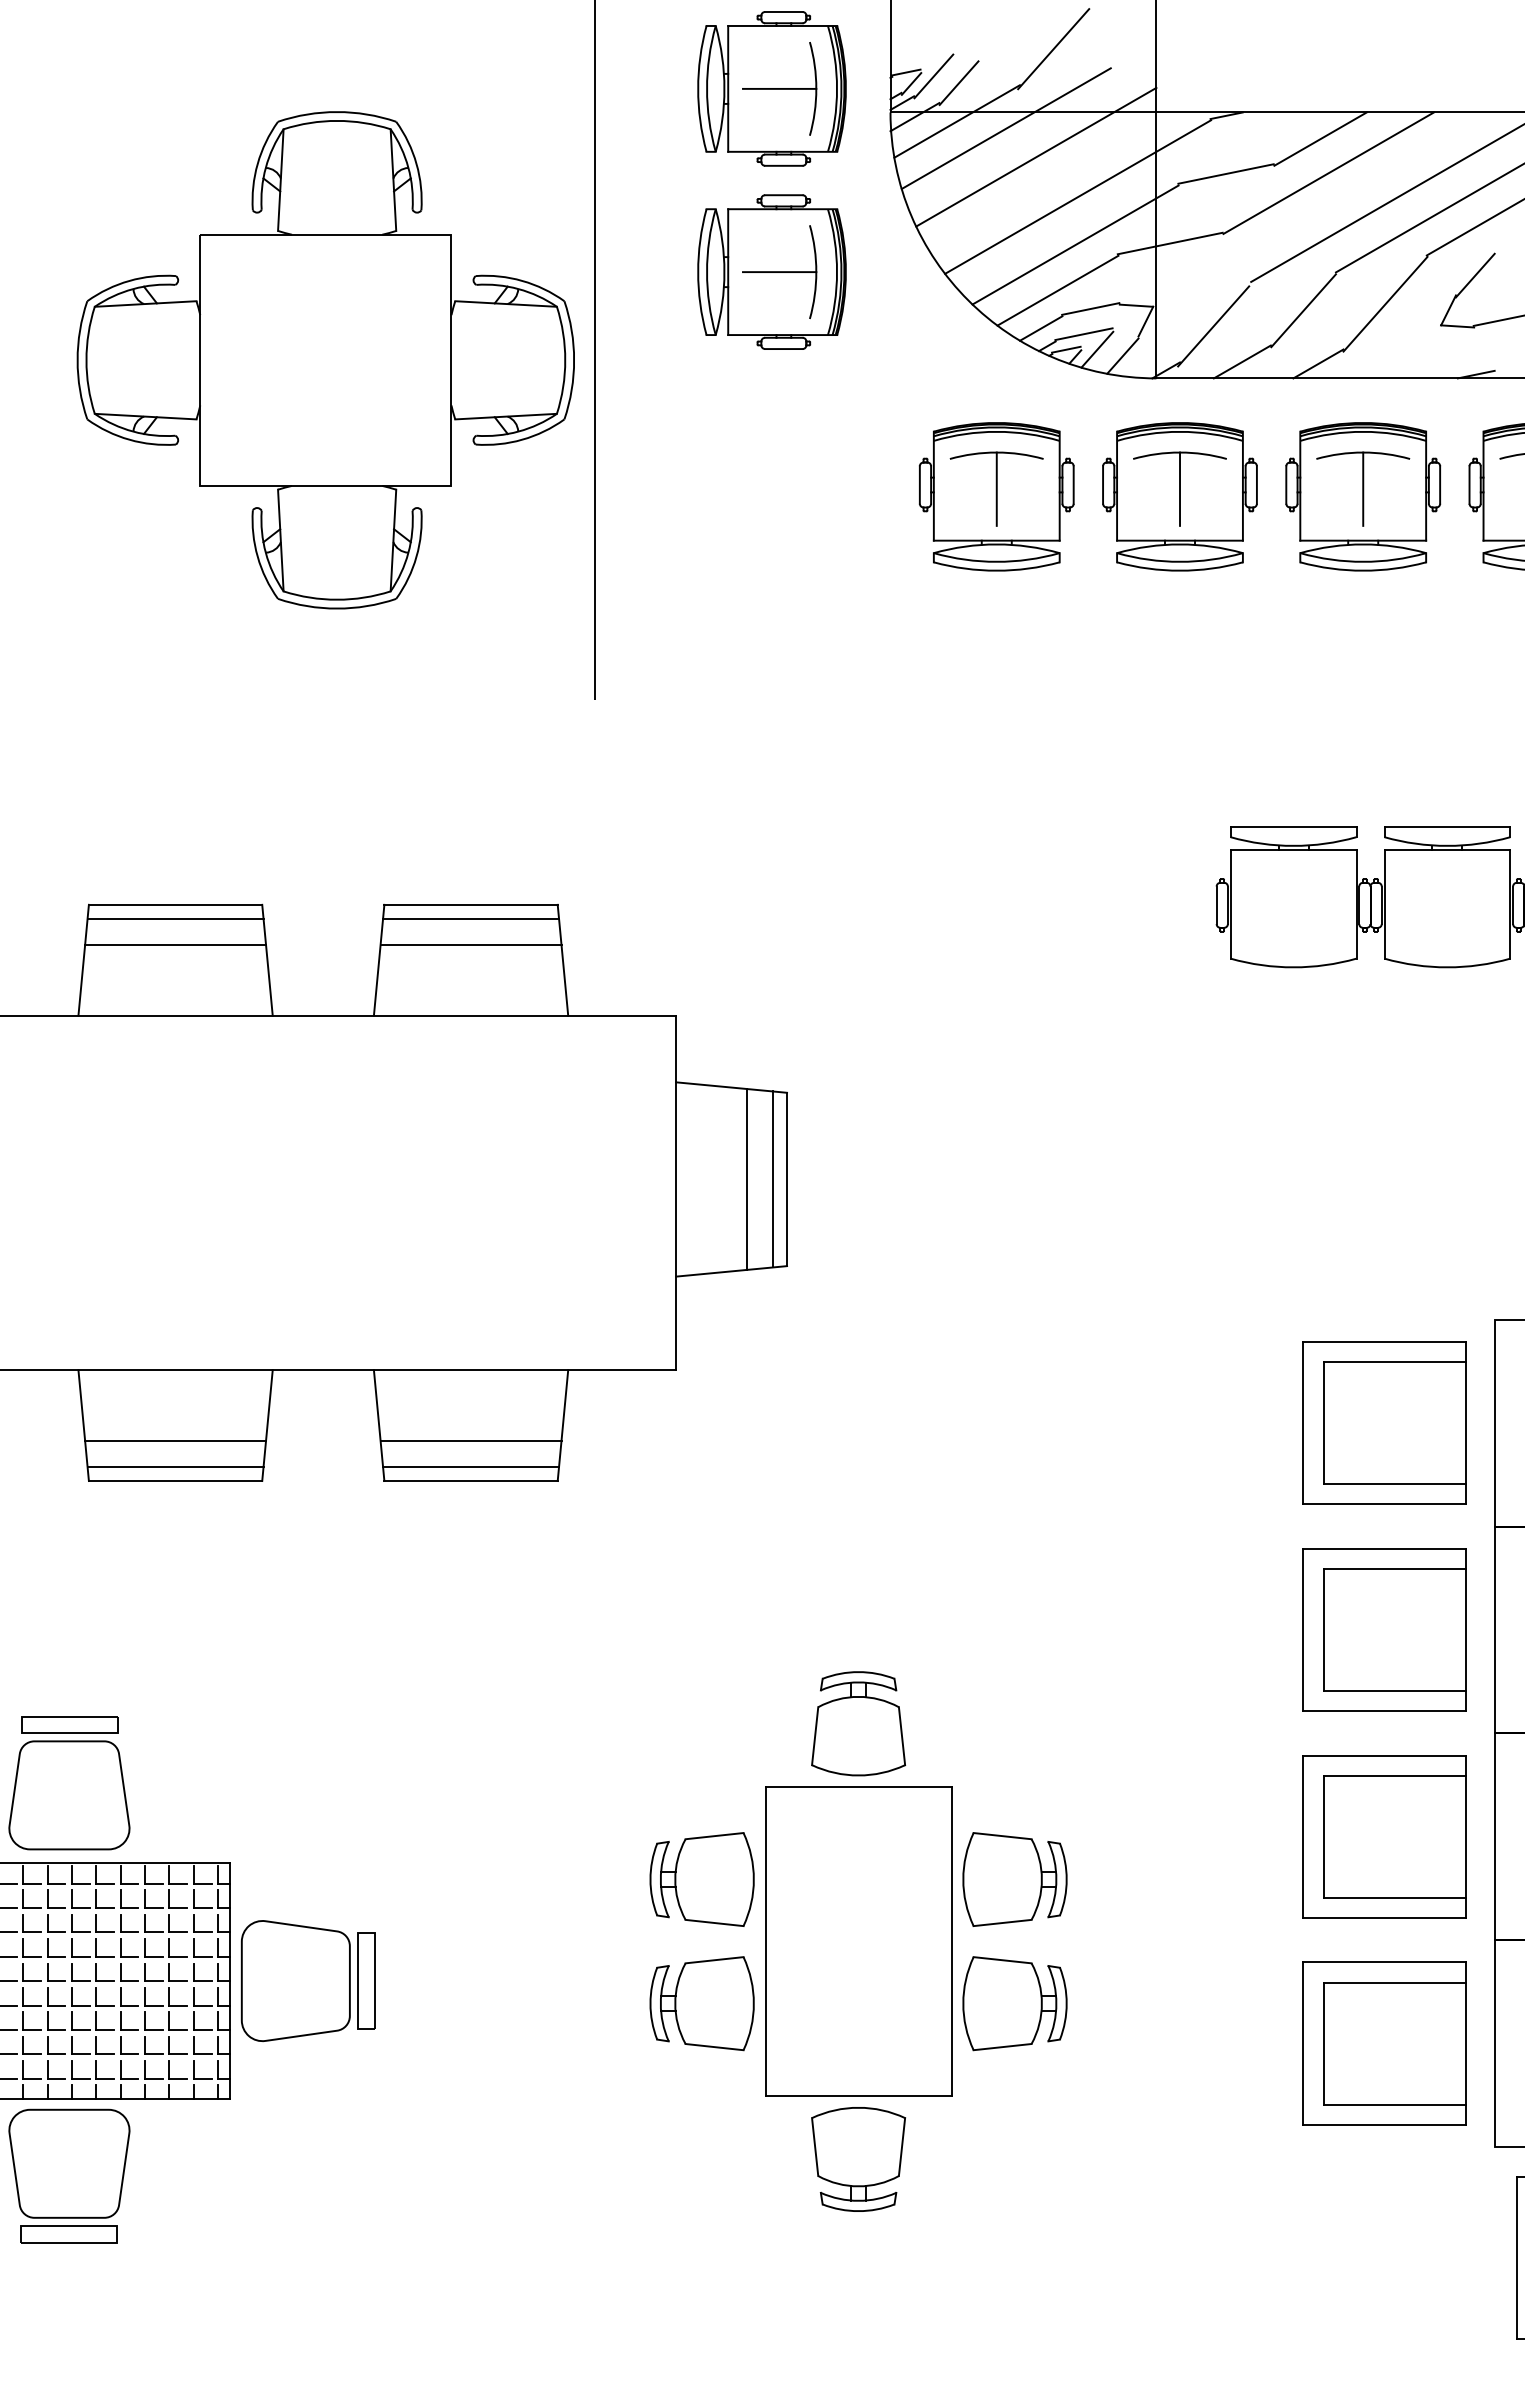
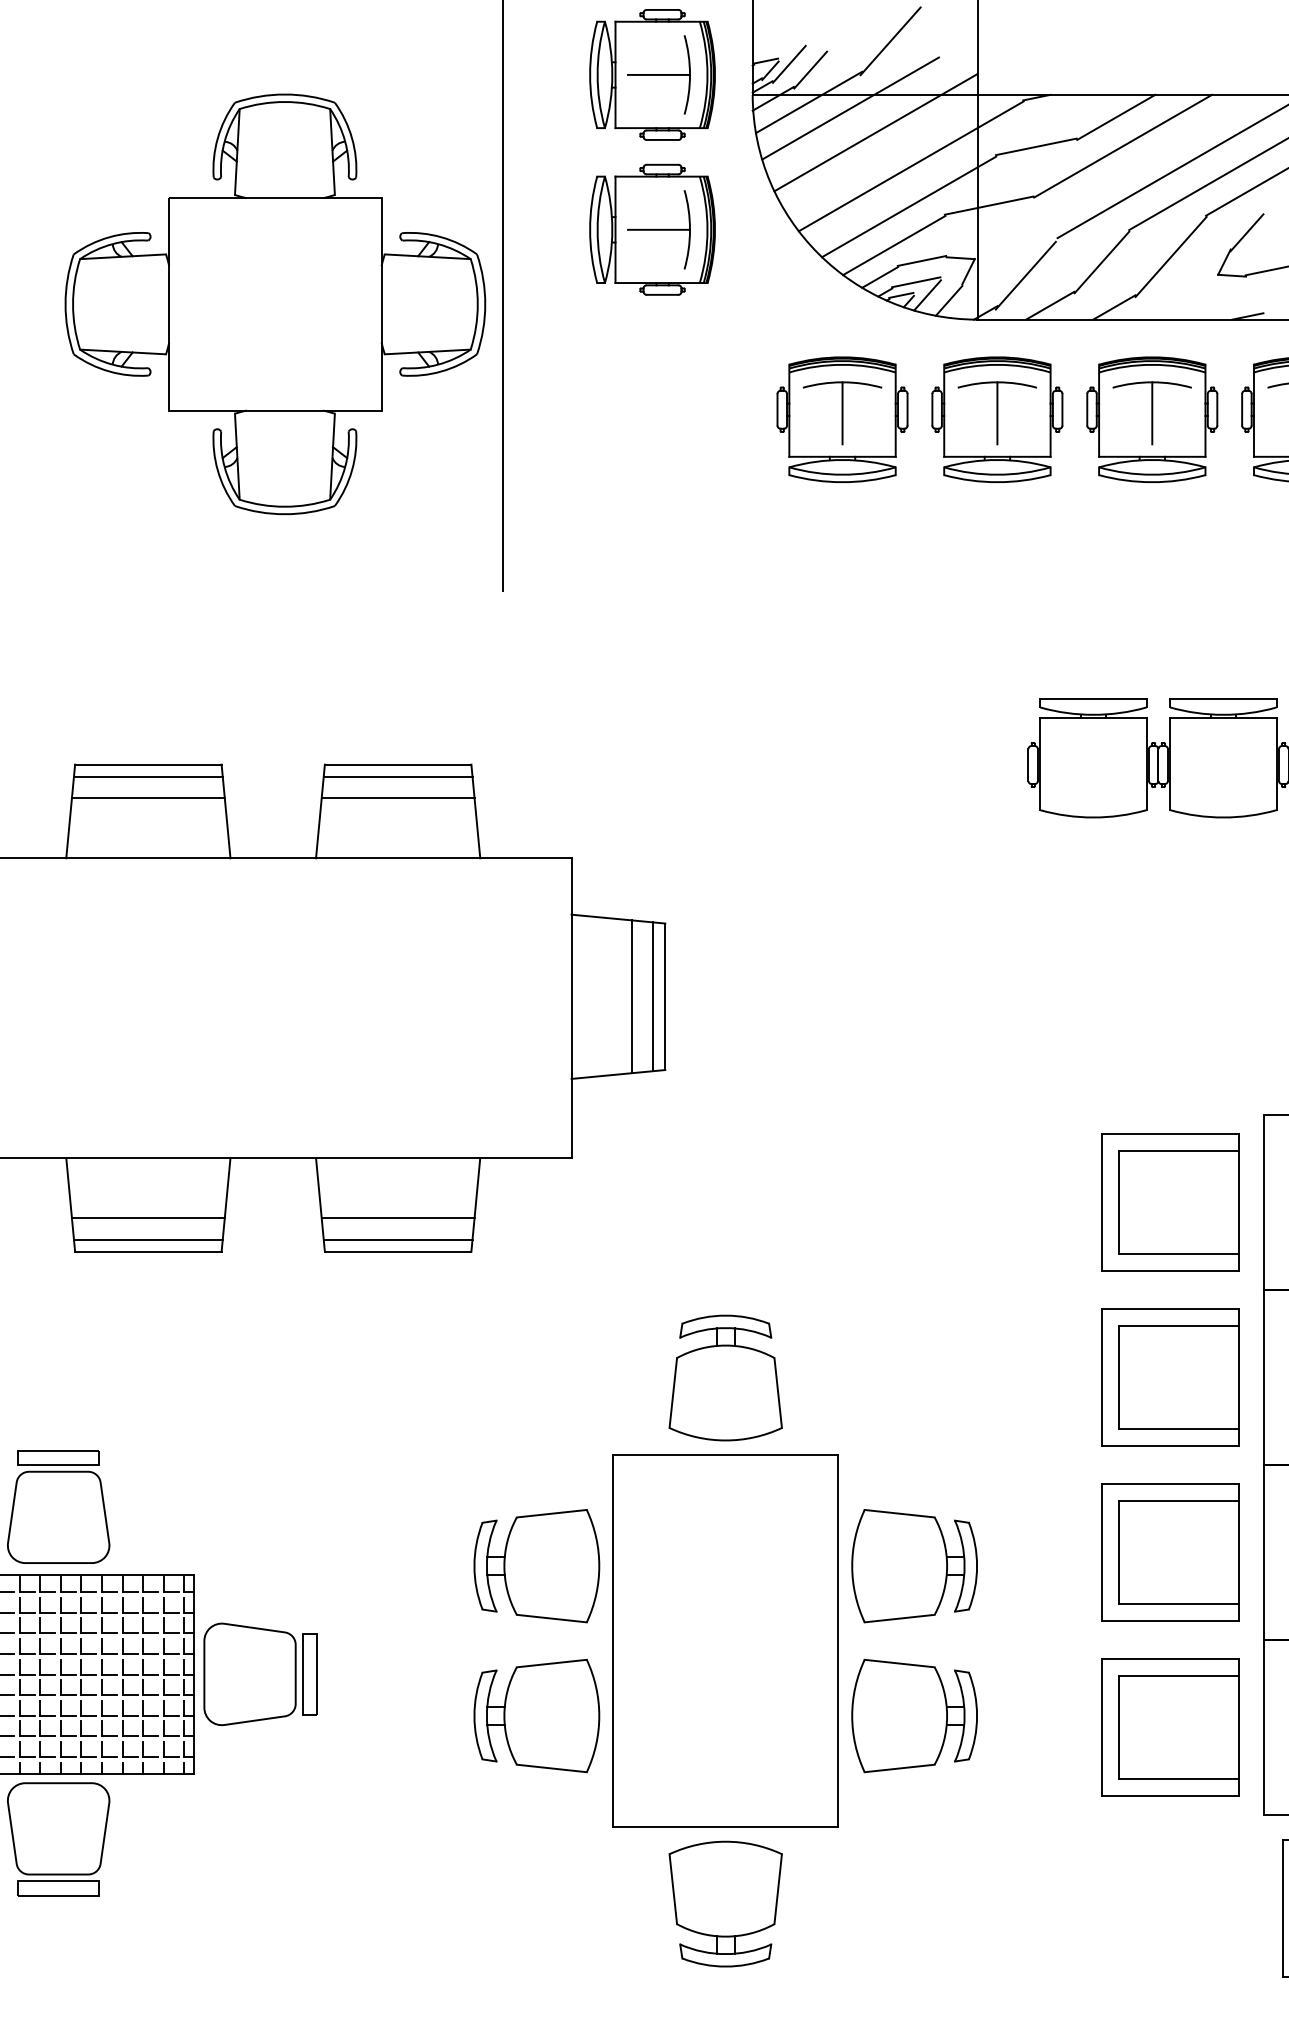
part: (858, 1941) -> (725, 1640), size x1.43

